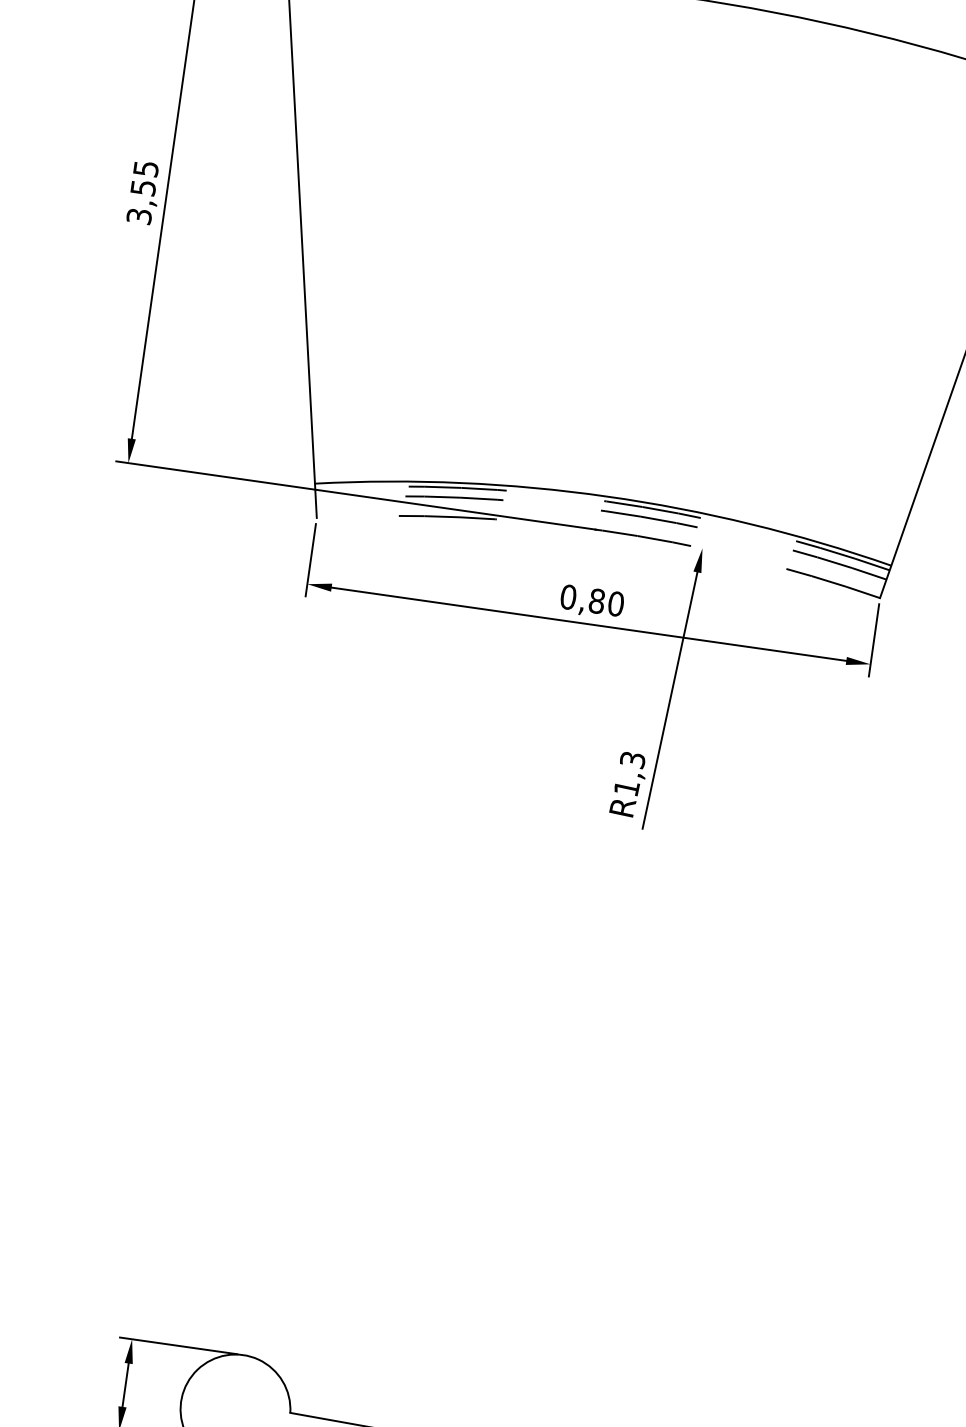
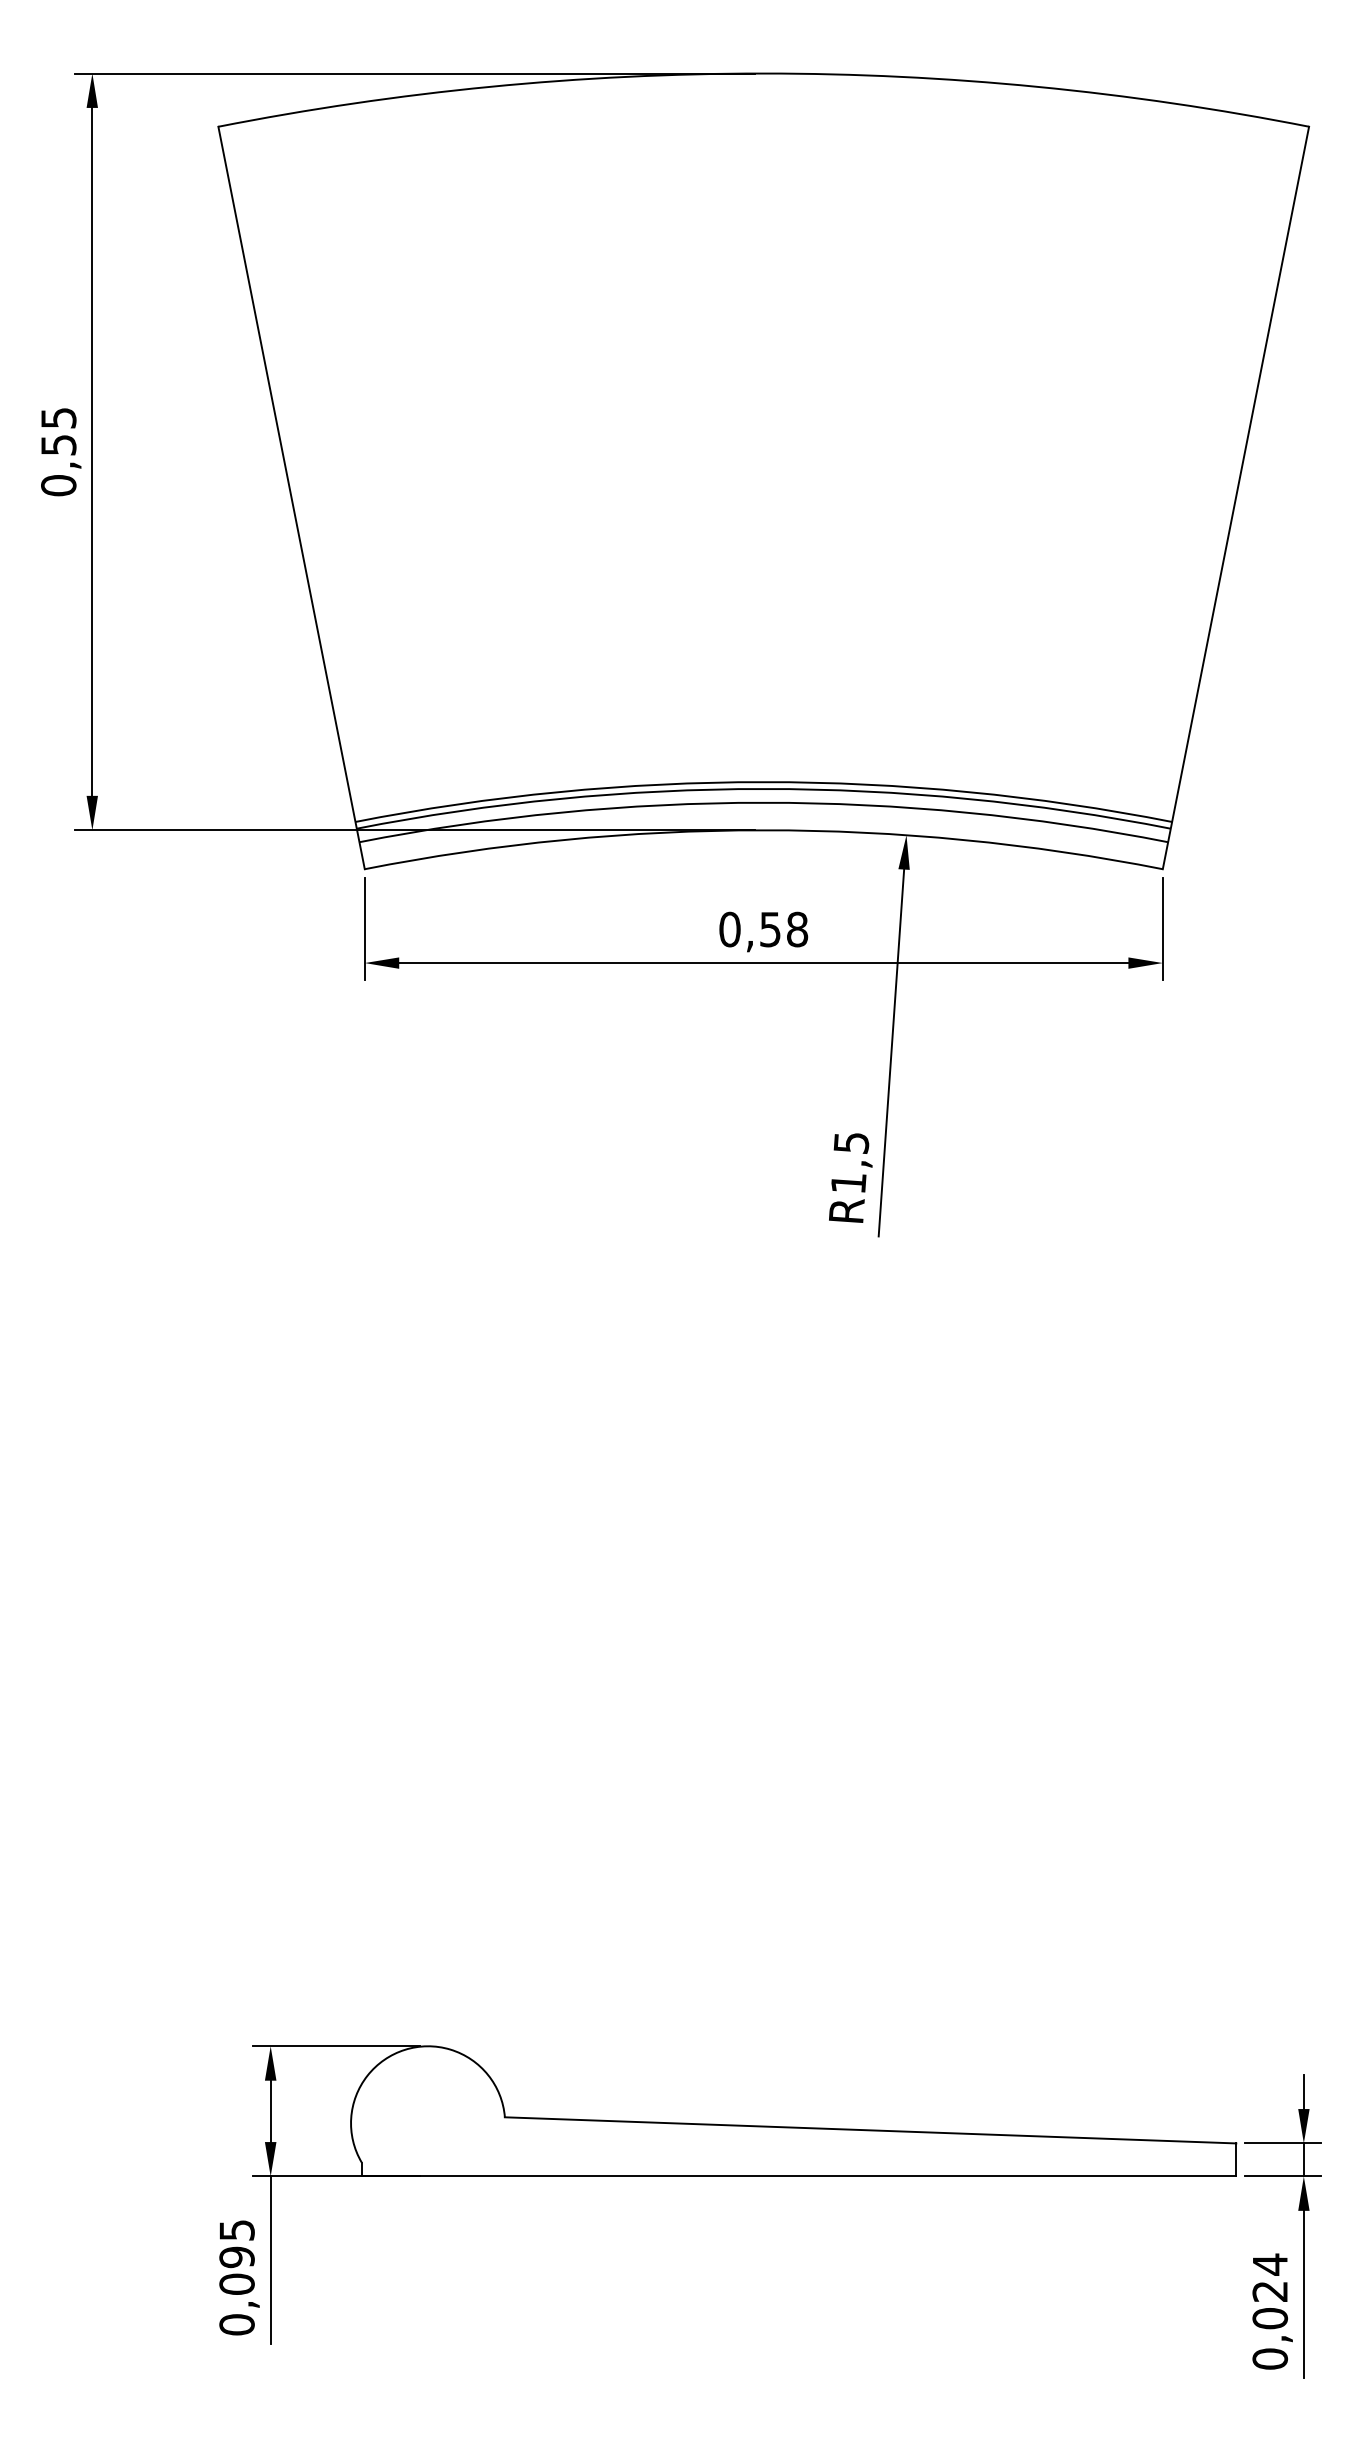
text: (139, 216) -> (58, 485), 3,55 -> 0,55
arc: (606, 501) -> (763, 789), dashed -> solid
arc: (604, 510) -> (763, 802), dashed -> solid
arc: (602, 530) -> (763, 830), dashed -> solid
text: (606, 602) -> (784, 929), 0,80 -> 0,58
text: (632, 759) -> (850, 1142), R1,3 -> R1,5

